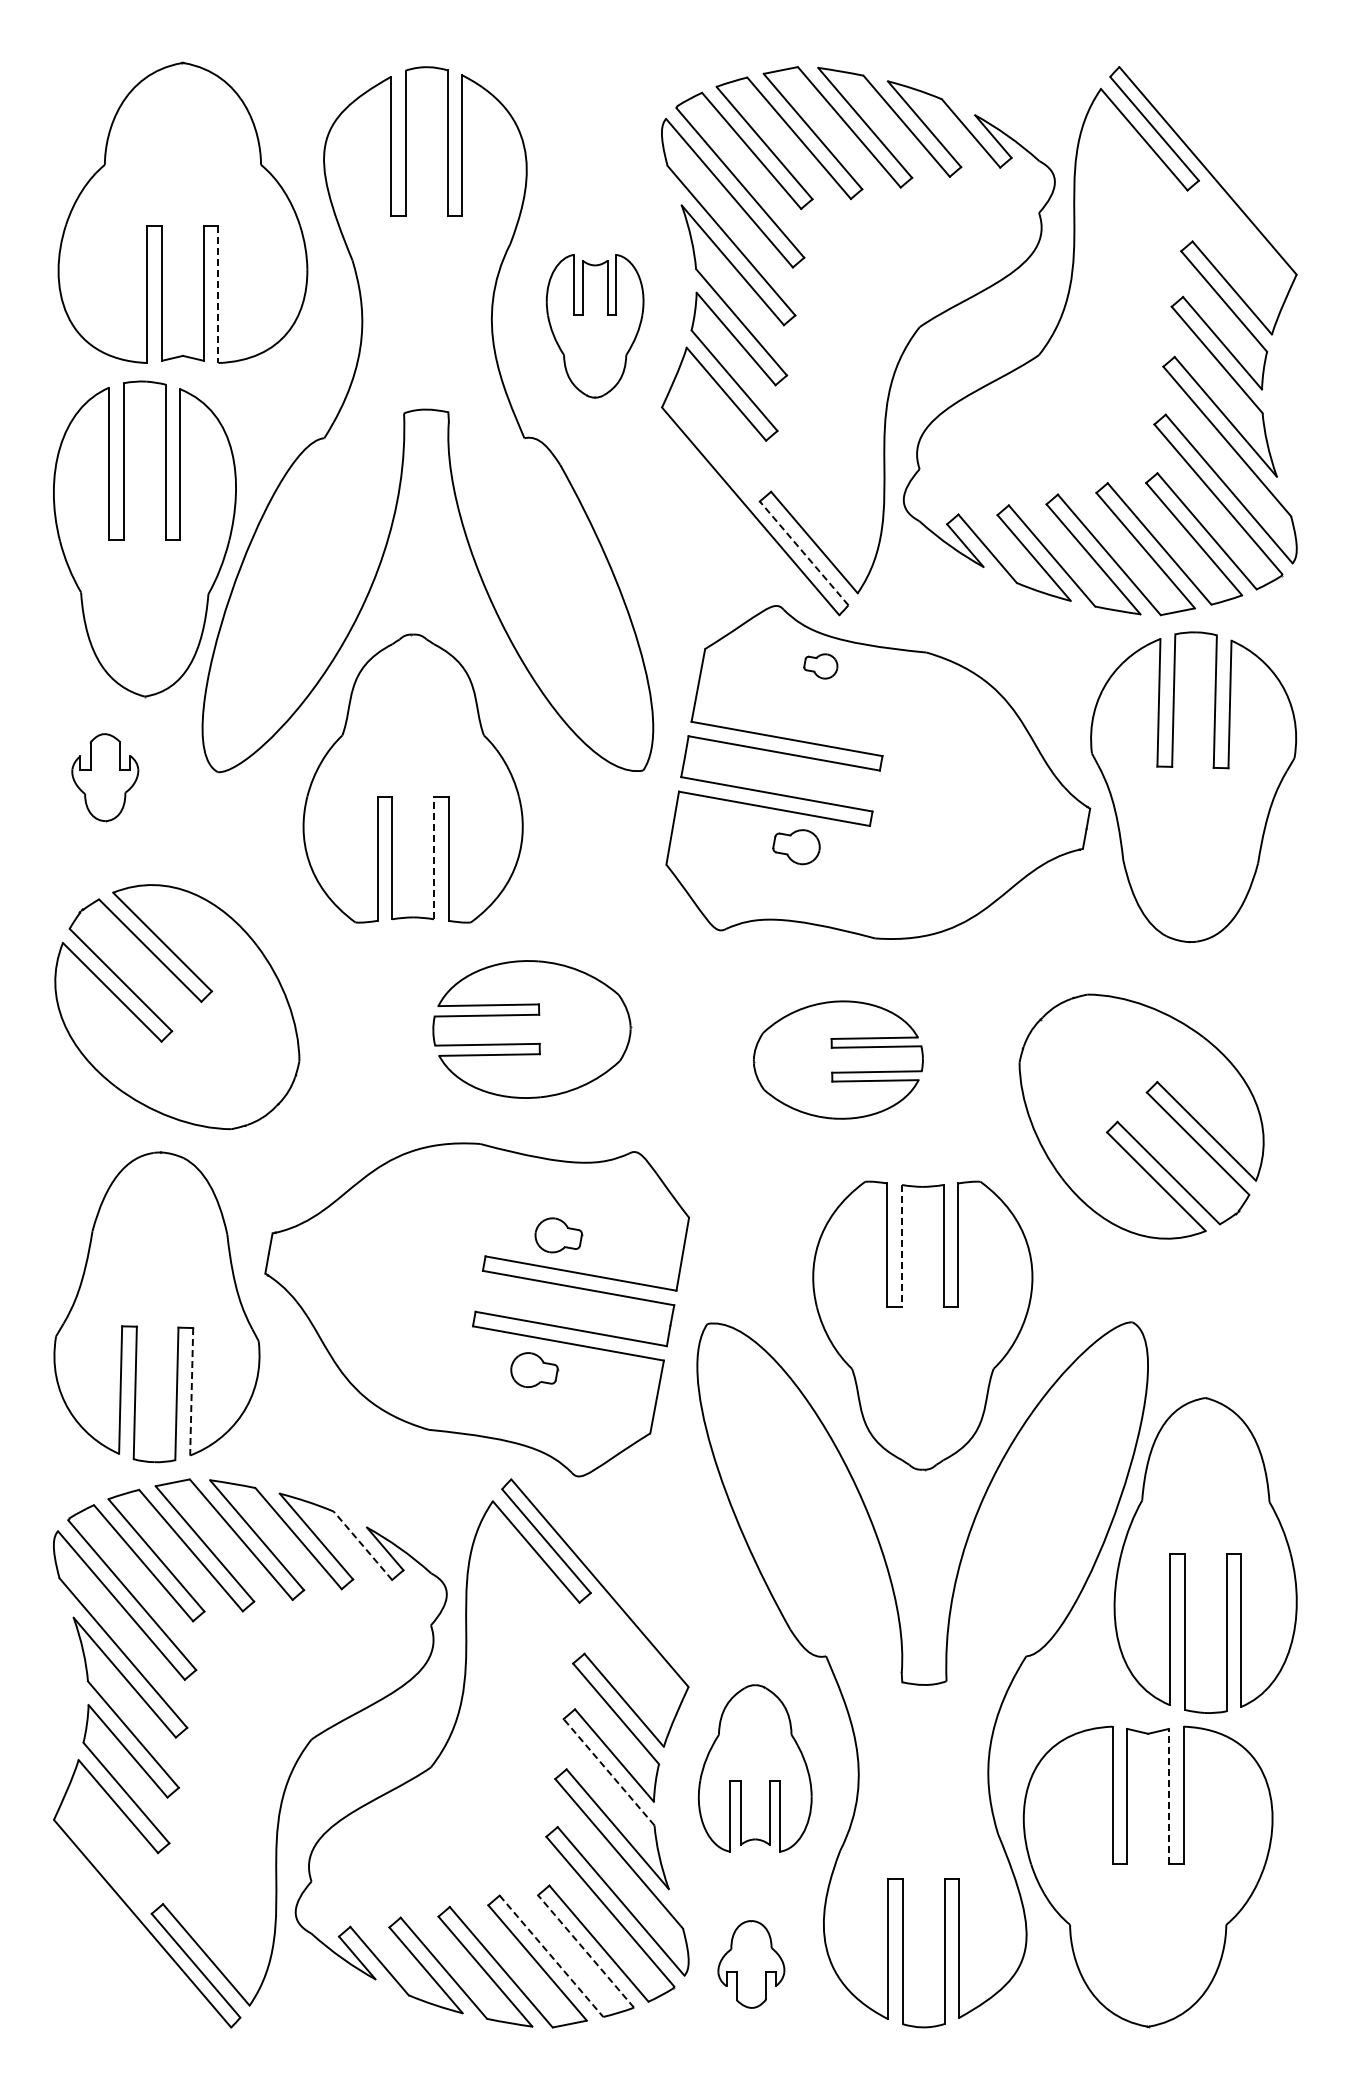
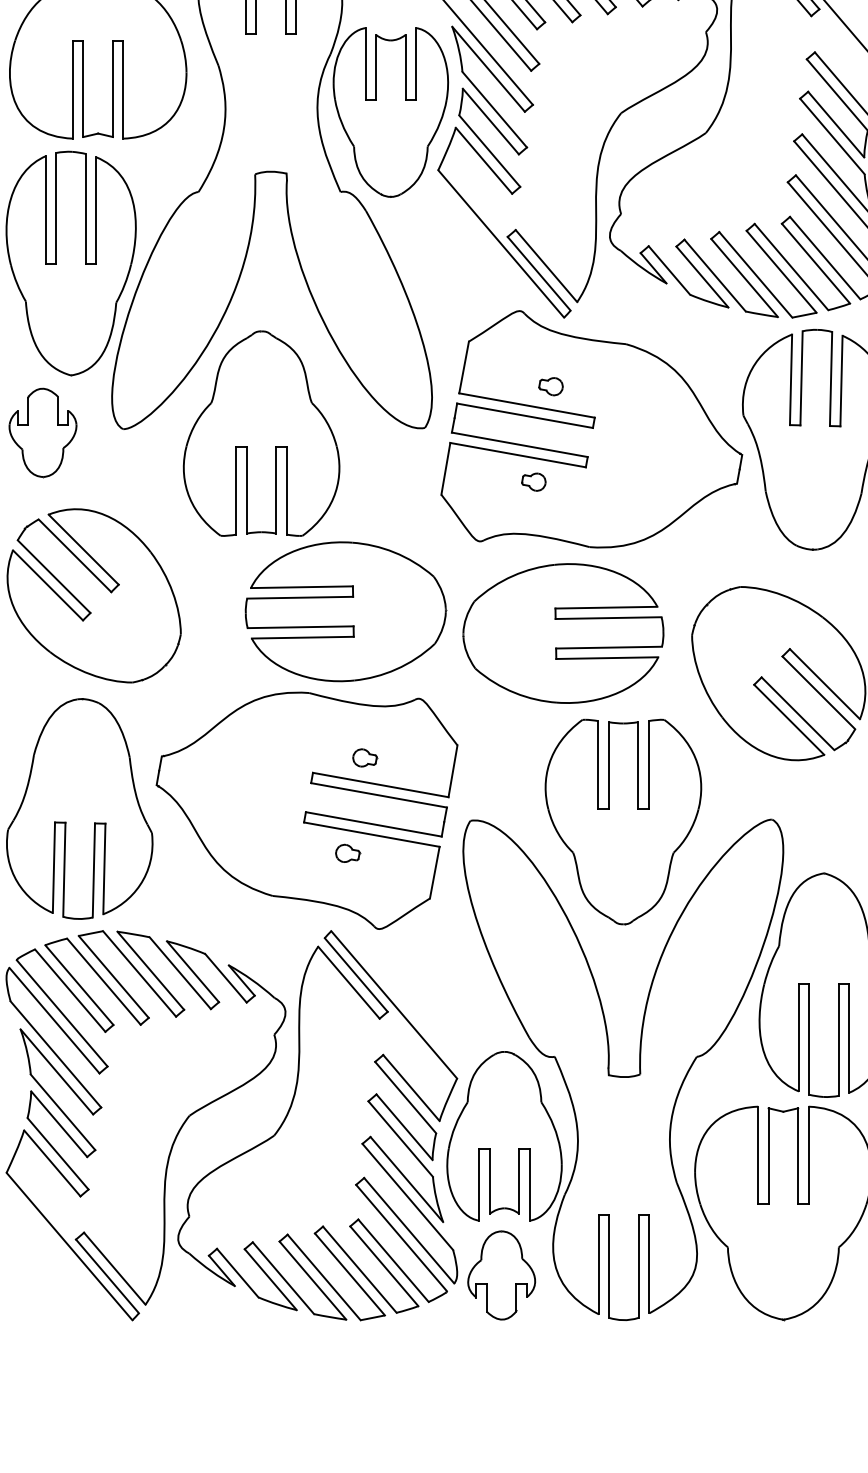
line: (218, 294) -> (123, 90), dashed -> solid
part: (594, 326) -> (390, 112), size x1.67
line: (803, 553) -> (538, 273), dashed -> solid
part: (820, 666) -> (550, 386), moved
part: (105, 777) -> (43, 432), size x1.43
part: (796, 846) -> (533, 481), size x0.71
line: (433, 857) -> (276, 489), dashed -> solid
part: (532, 1029) -> (346, 611), size x1.43
part: (838, 1059) -> (563, 633), size x1.67
part: (558, 1235) -> (364, 758), size x0.71
line: (902, 1246) -> (608, 765), dashed -> solid
part: (534, 1369) -> (347, 853), size x0.71
line: (191, 1391) -> (104, 868), dashed -> solid
line: (362, 1545) -> (225, 978), dashed -> solid
part: (754, 1768) -> (503, 1136), size x1.43
line: (609, 1772) -> (400, 1139), dashed -> solid
line: (1168, 1796) -> (797, 1156), dashed -> solid
line: (586, 1951) -> (384, 1266), dashed -> solid
line: (551, 1956) -> (359, 1269), dashed -> solid
part: (751, 1964) -> (501, 1275), size x1.43

